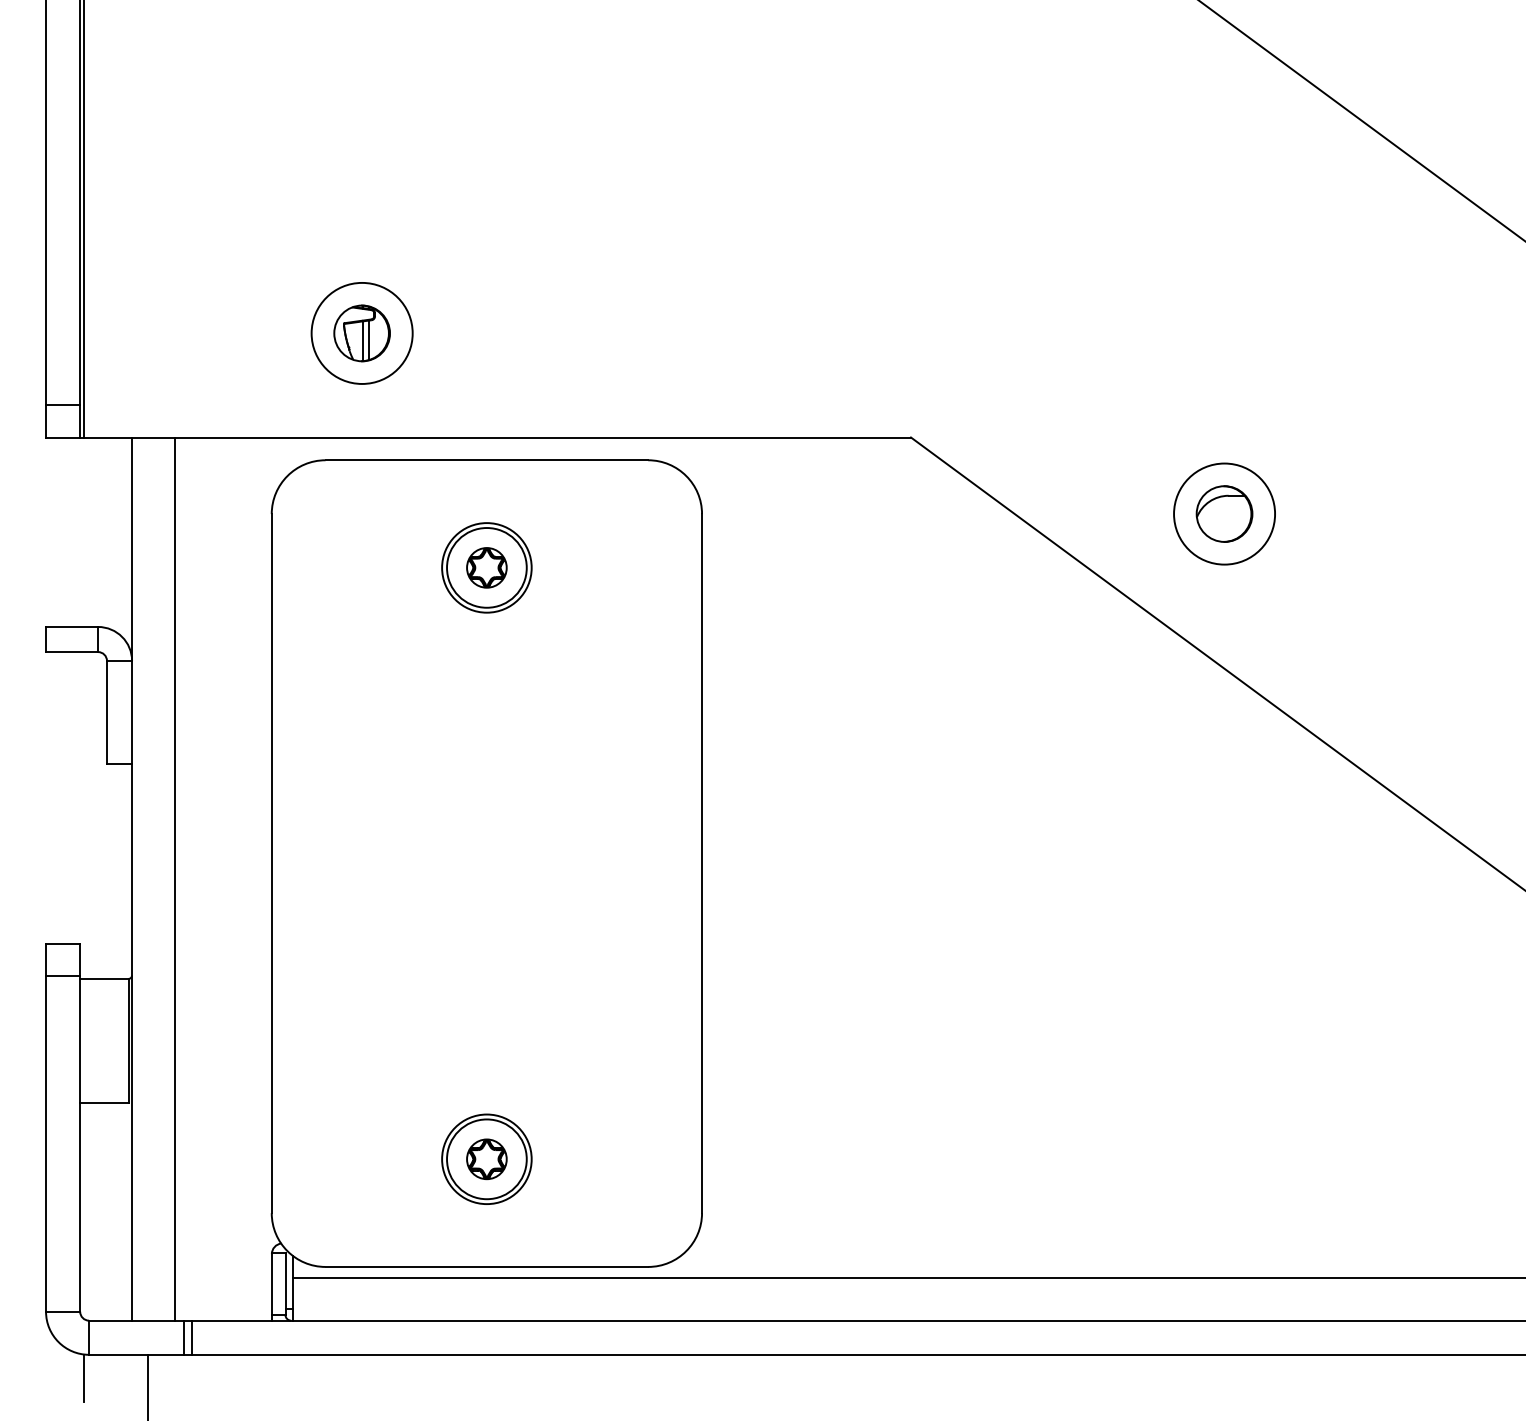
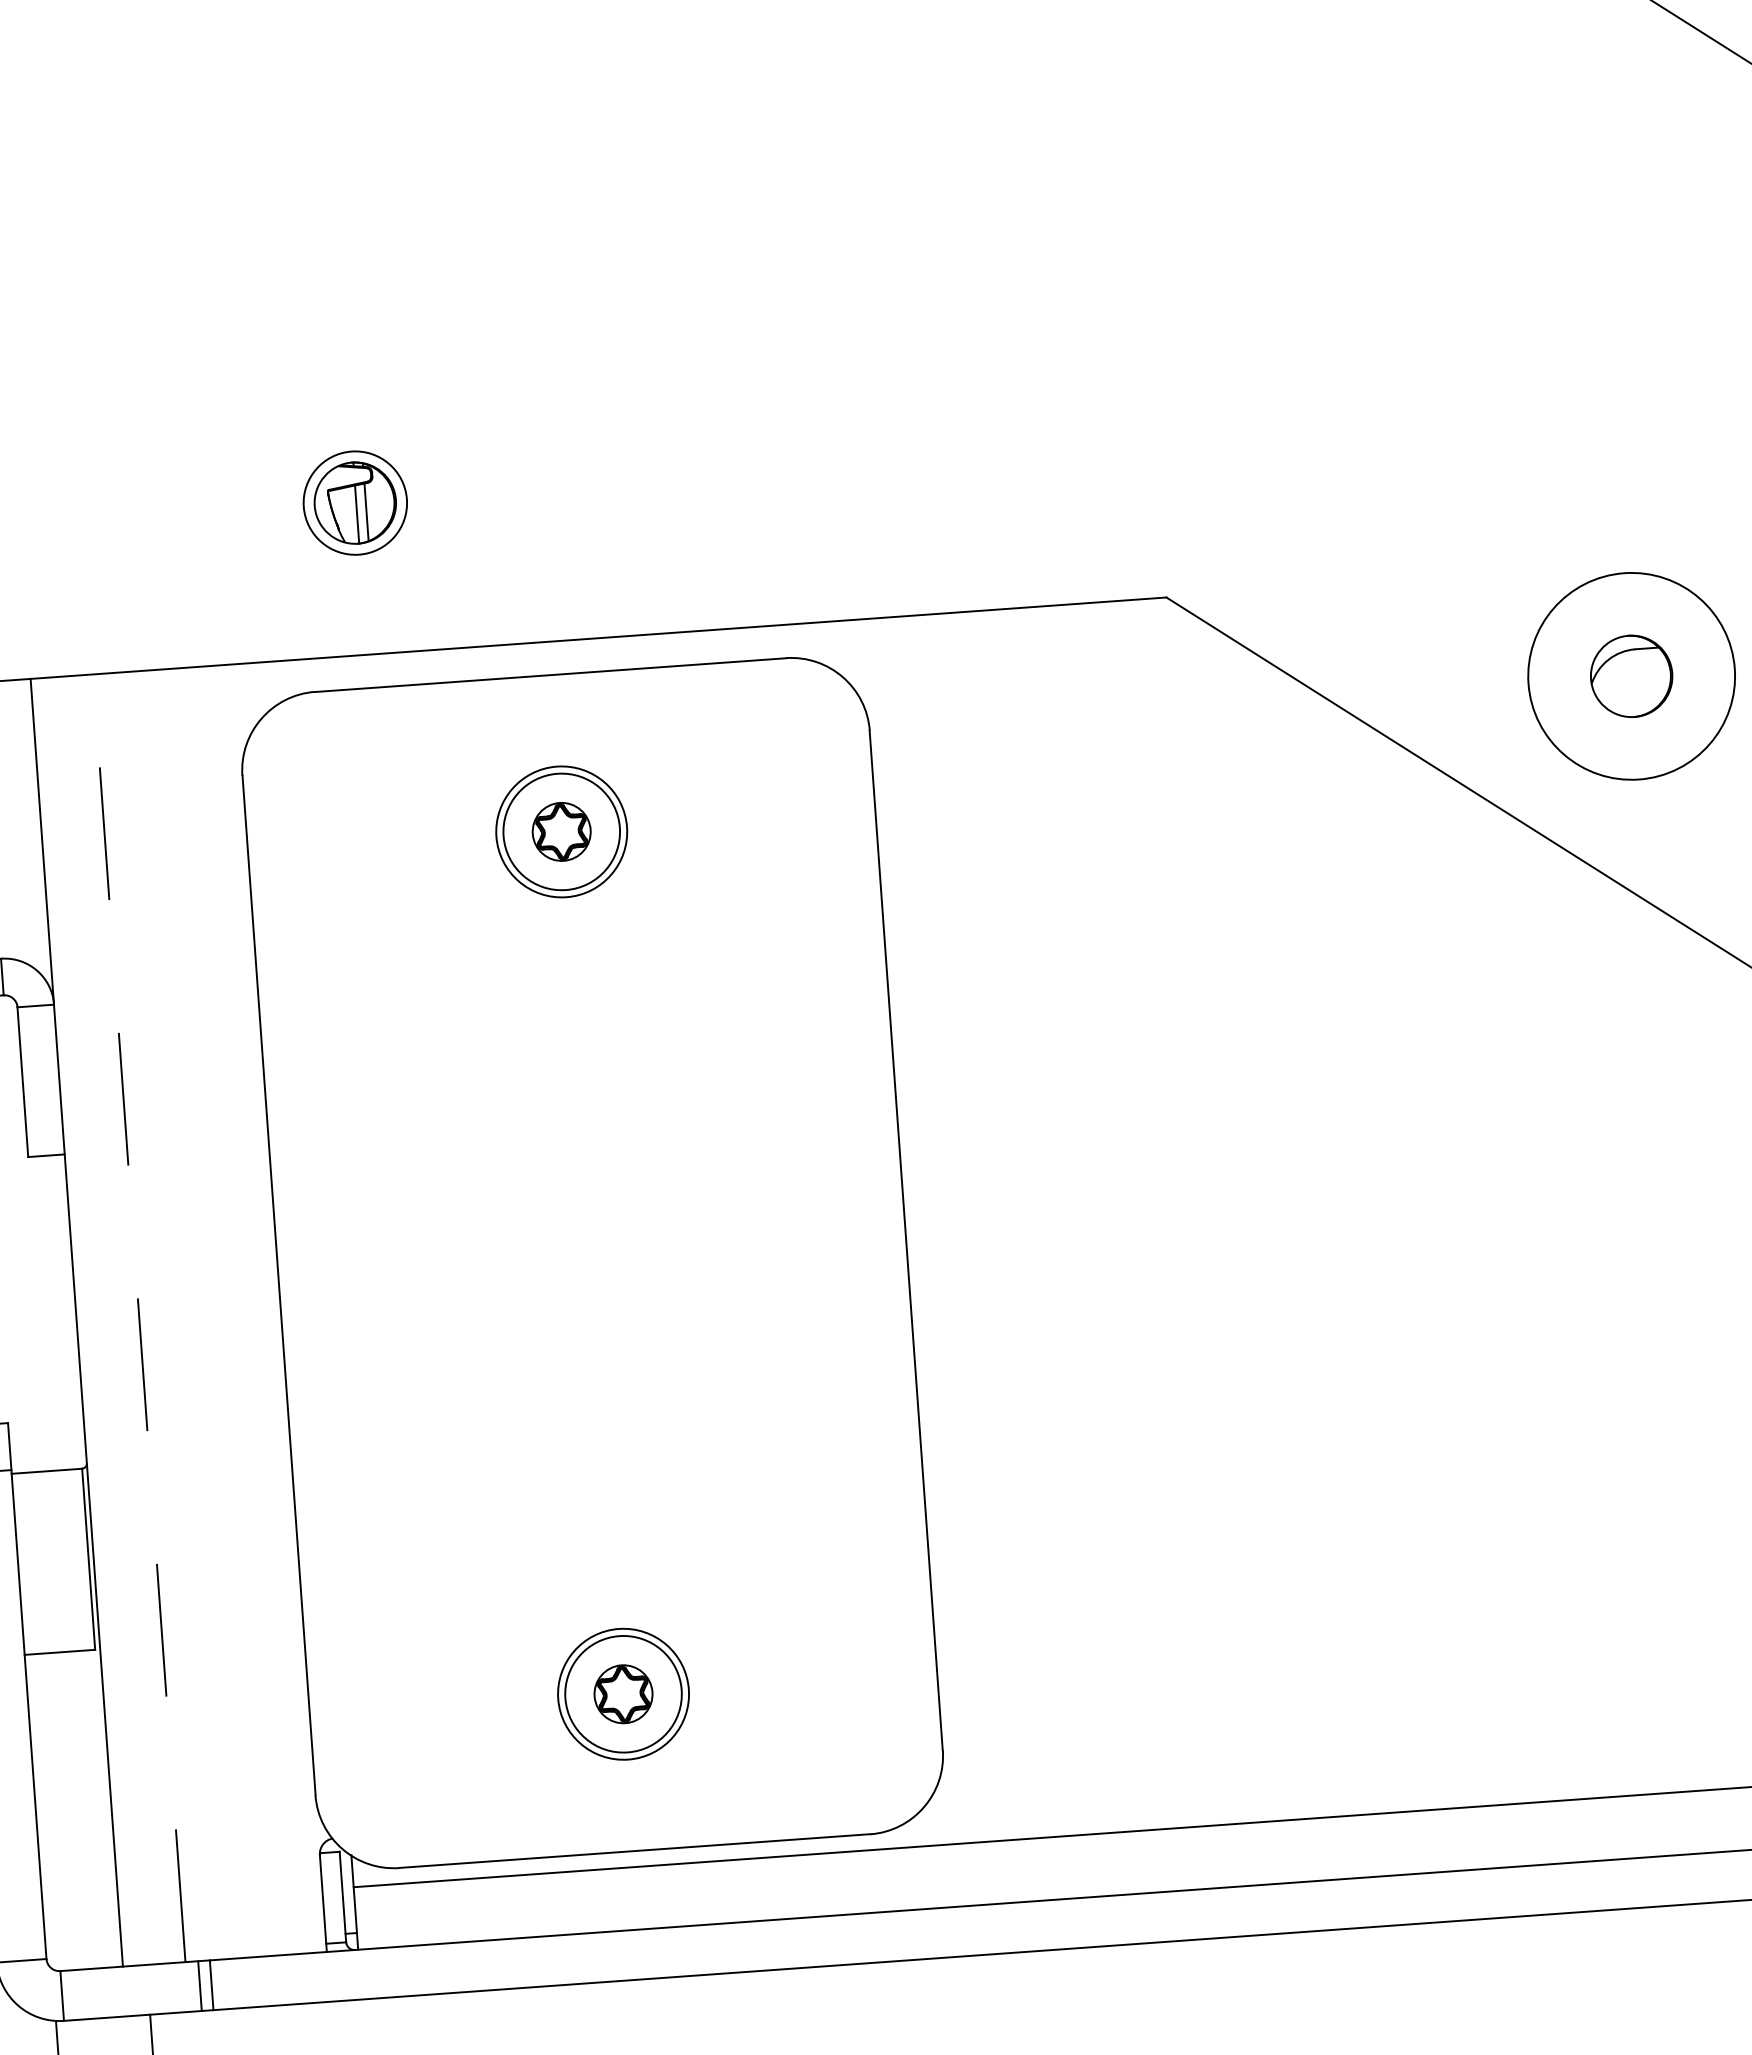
circle: (361, 332) -> (354, 501), size x0.7
circle: (1224, 513) -> (1631, 675), size x1.4
line: (174, 879) -> (138, 1318), solid -> dashed

